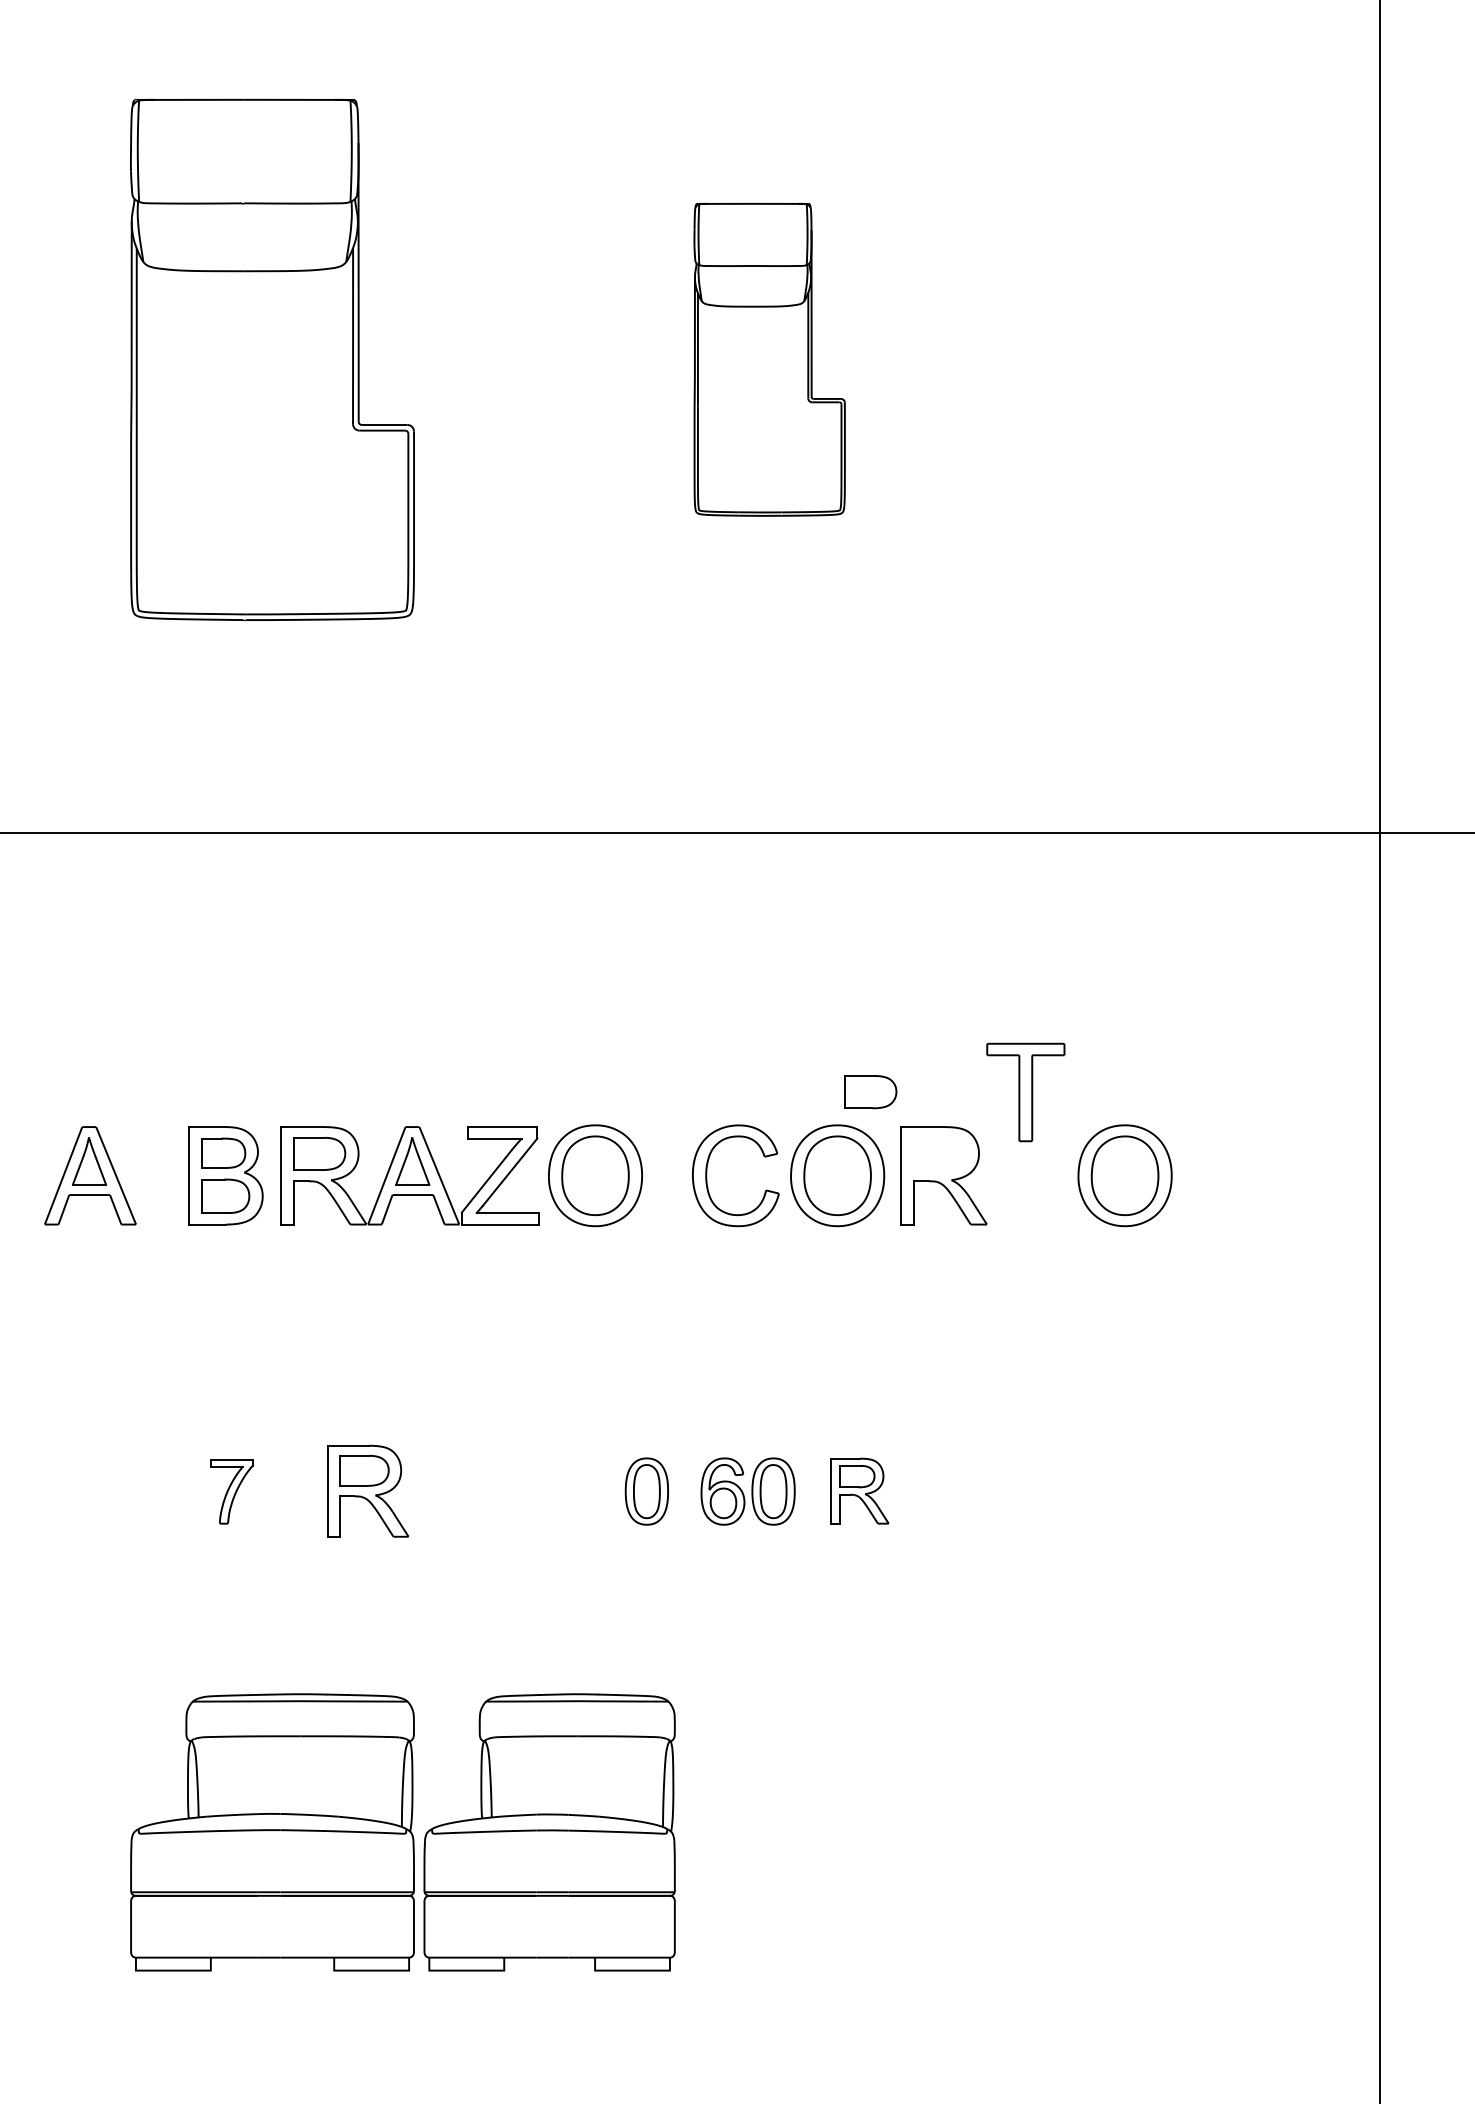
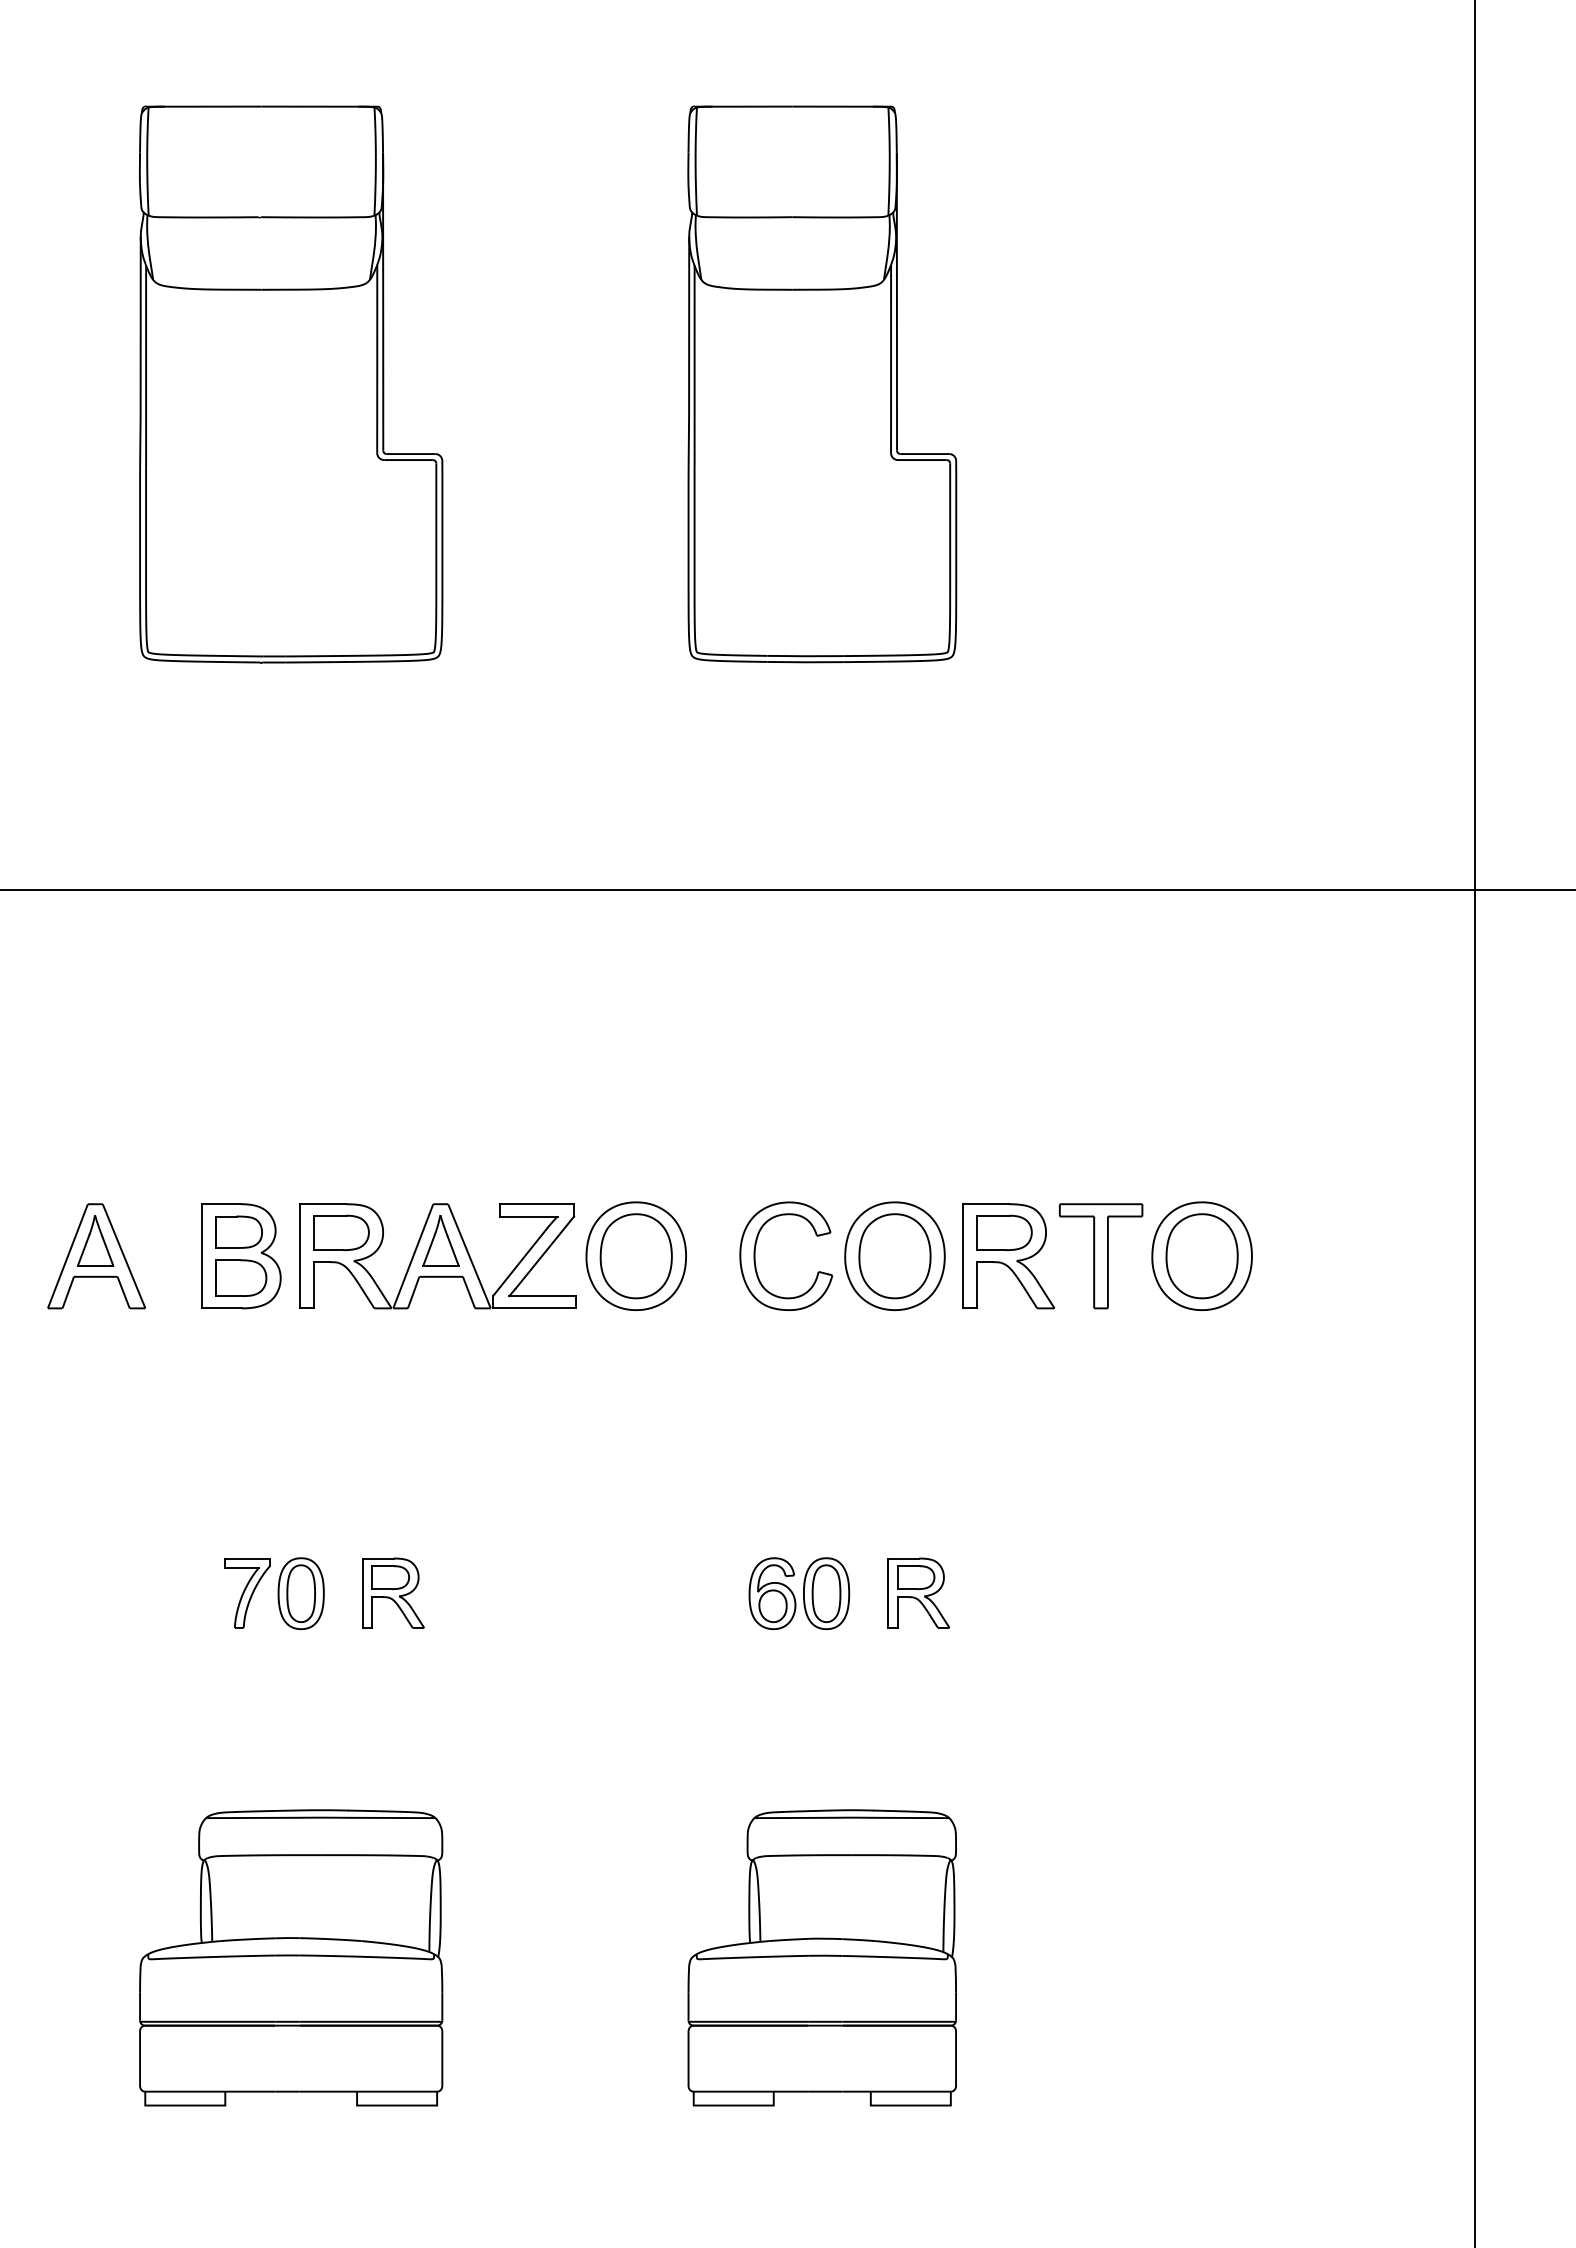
part: (769, 359) -> (822, 384), size x1.67
part: (870, 1091) -> (1004, 1232), moved
part: (1026, 1092) -> (1101, 1256), moved
part: (368, 1490) -> (393, 1592), size x0.71
part: (646, 1491) -> (300, 1593), moved
part: (548, 1832) -> (821, 1957), moved

